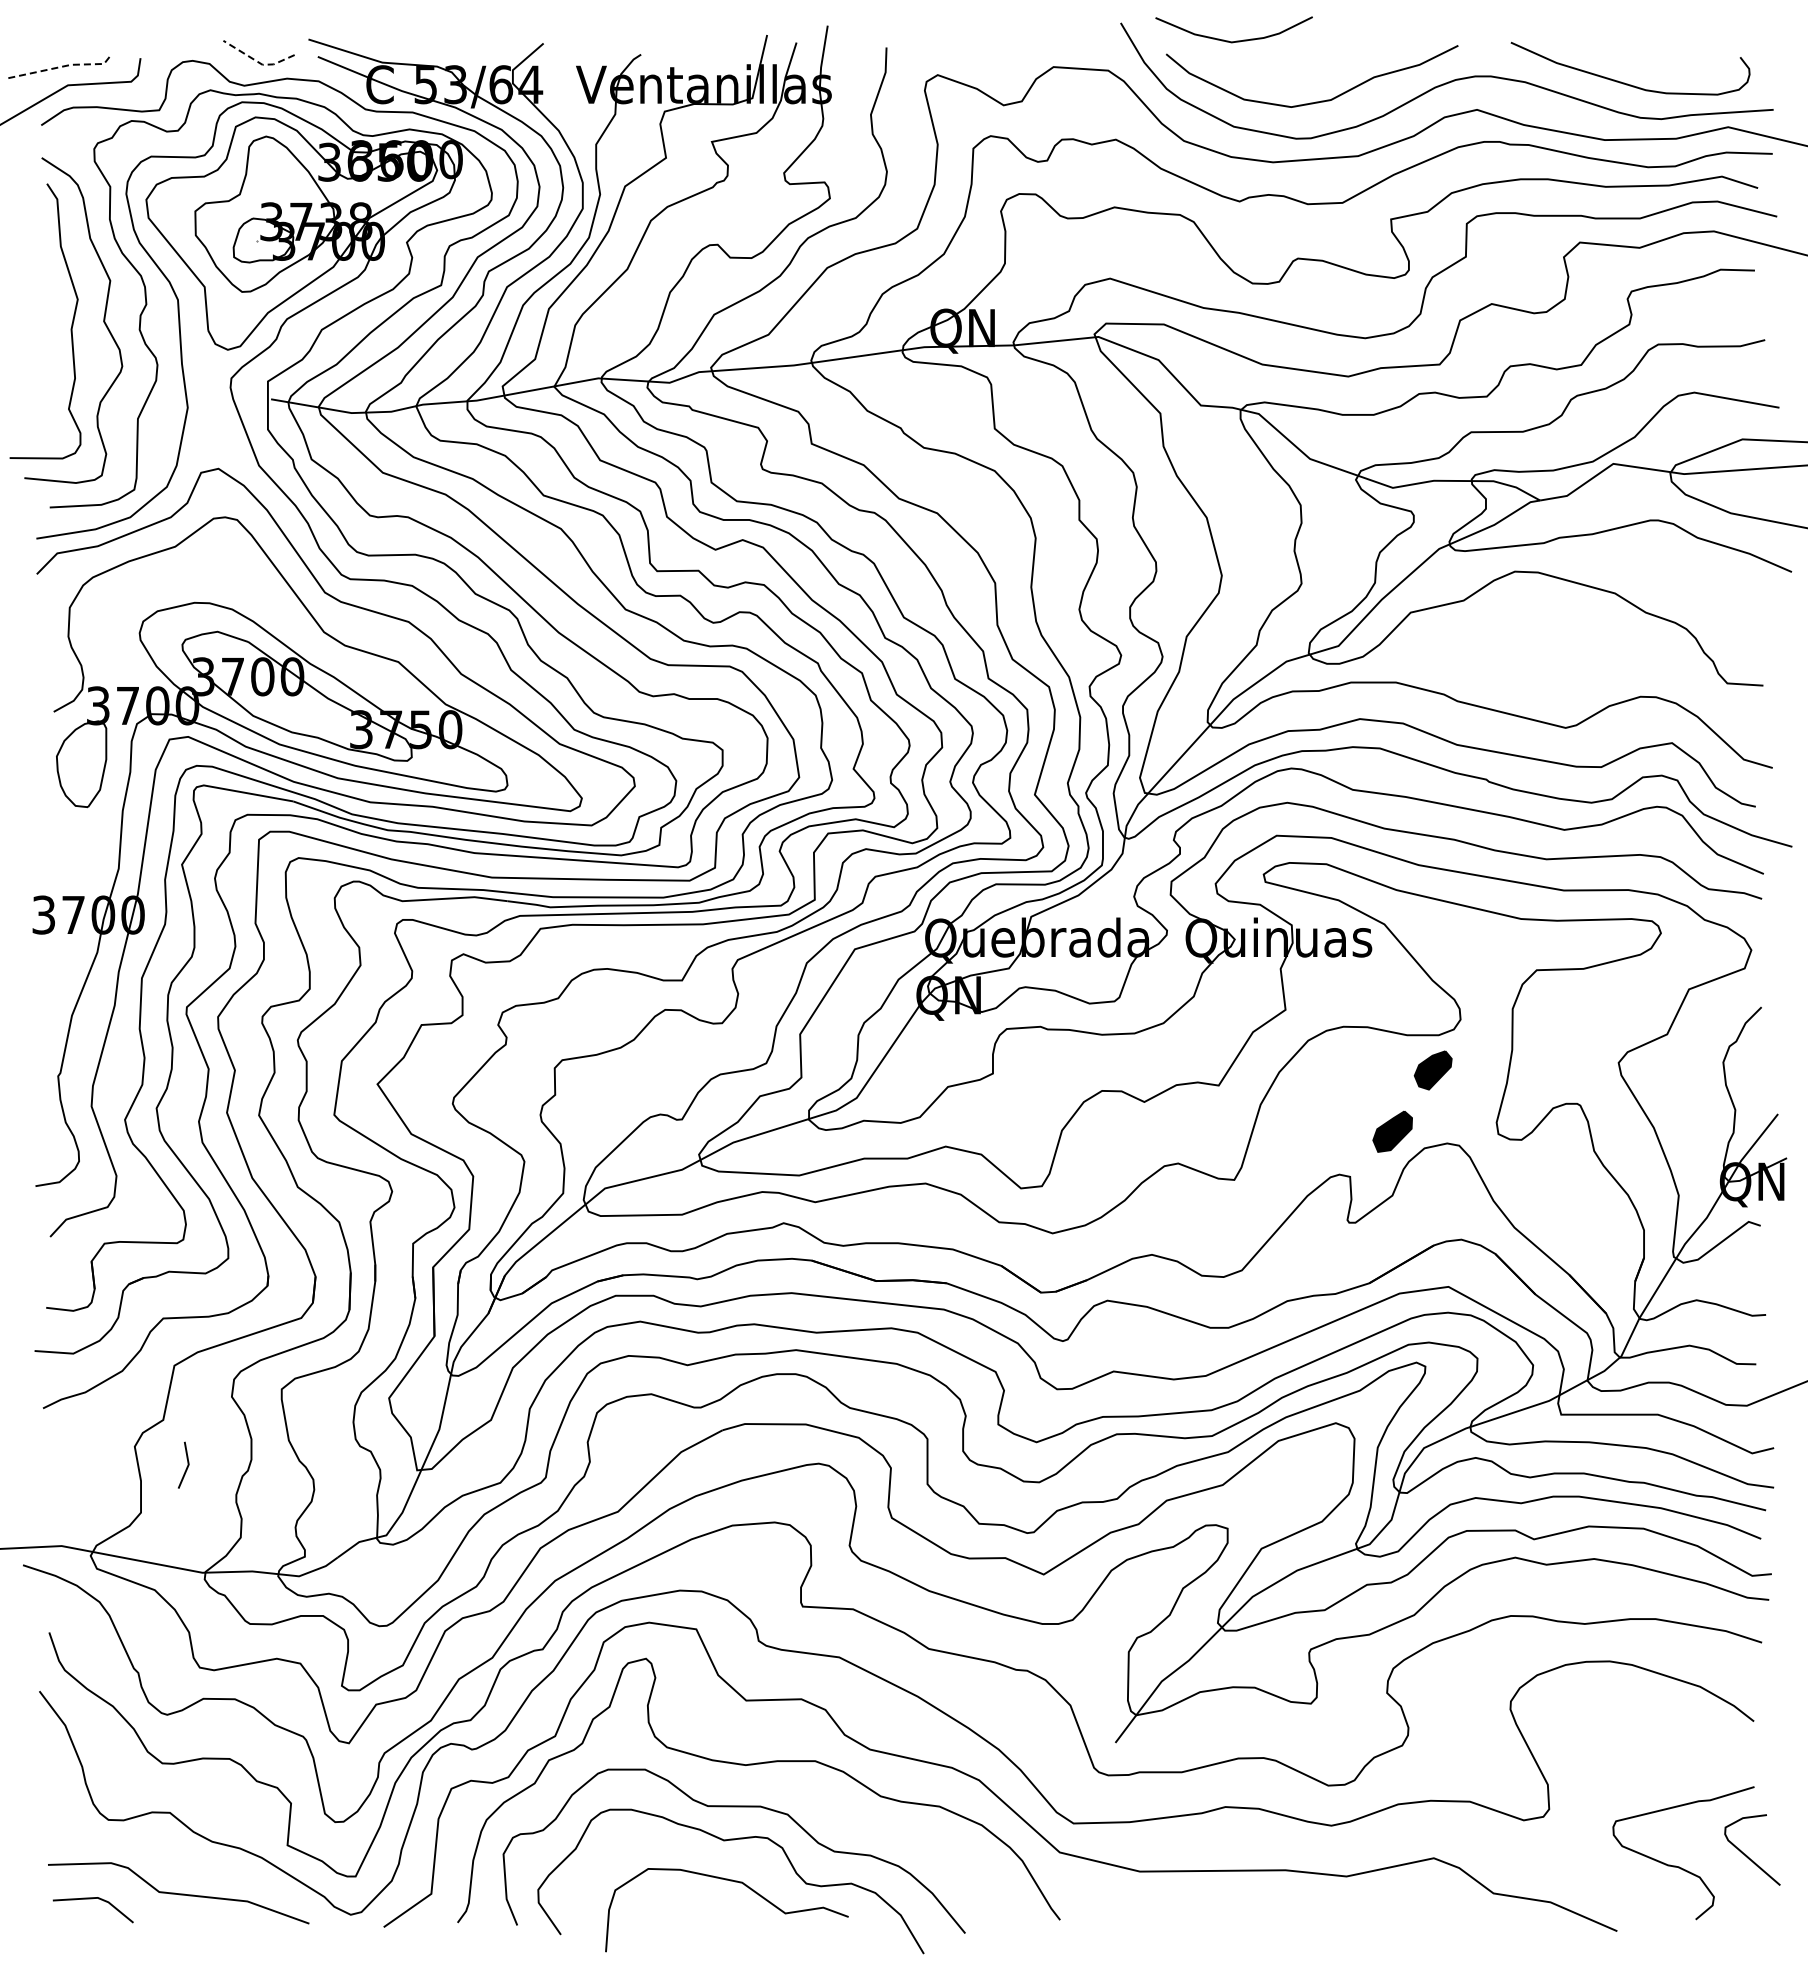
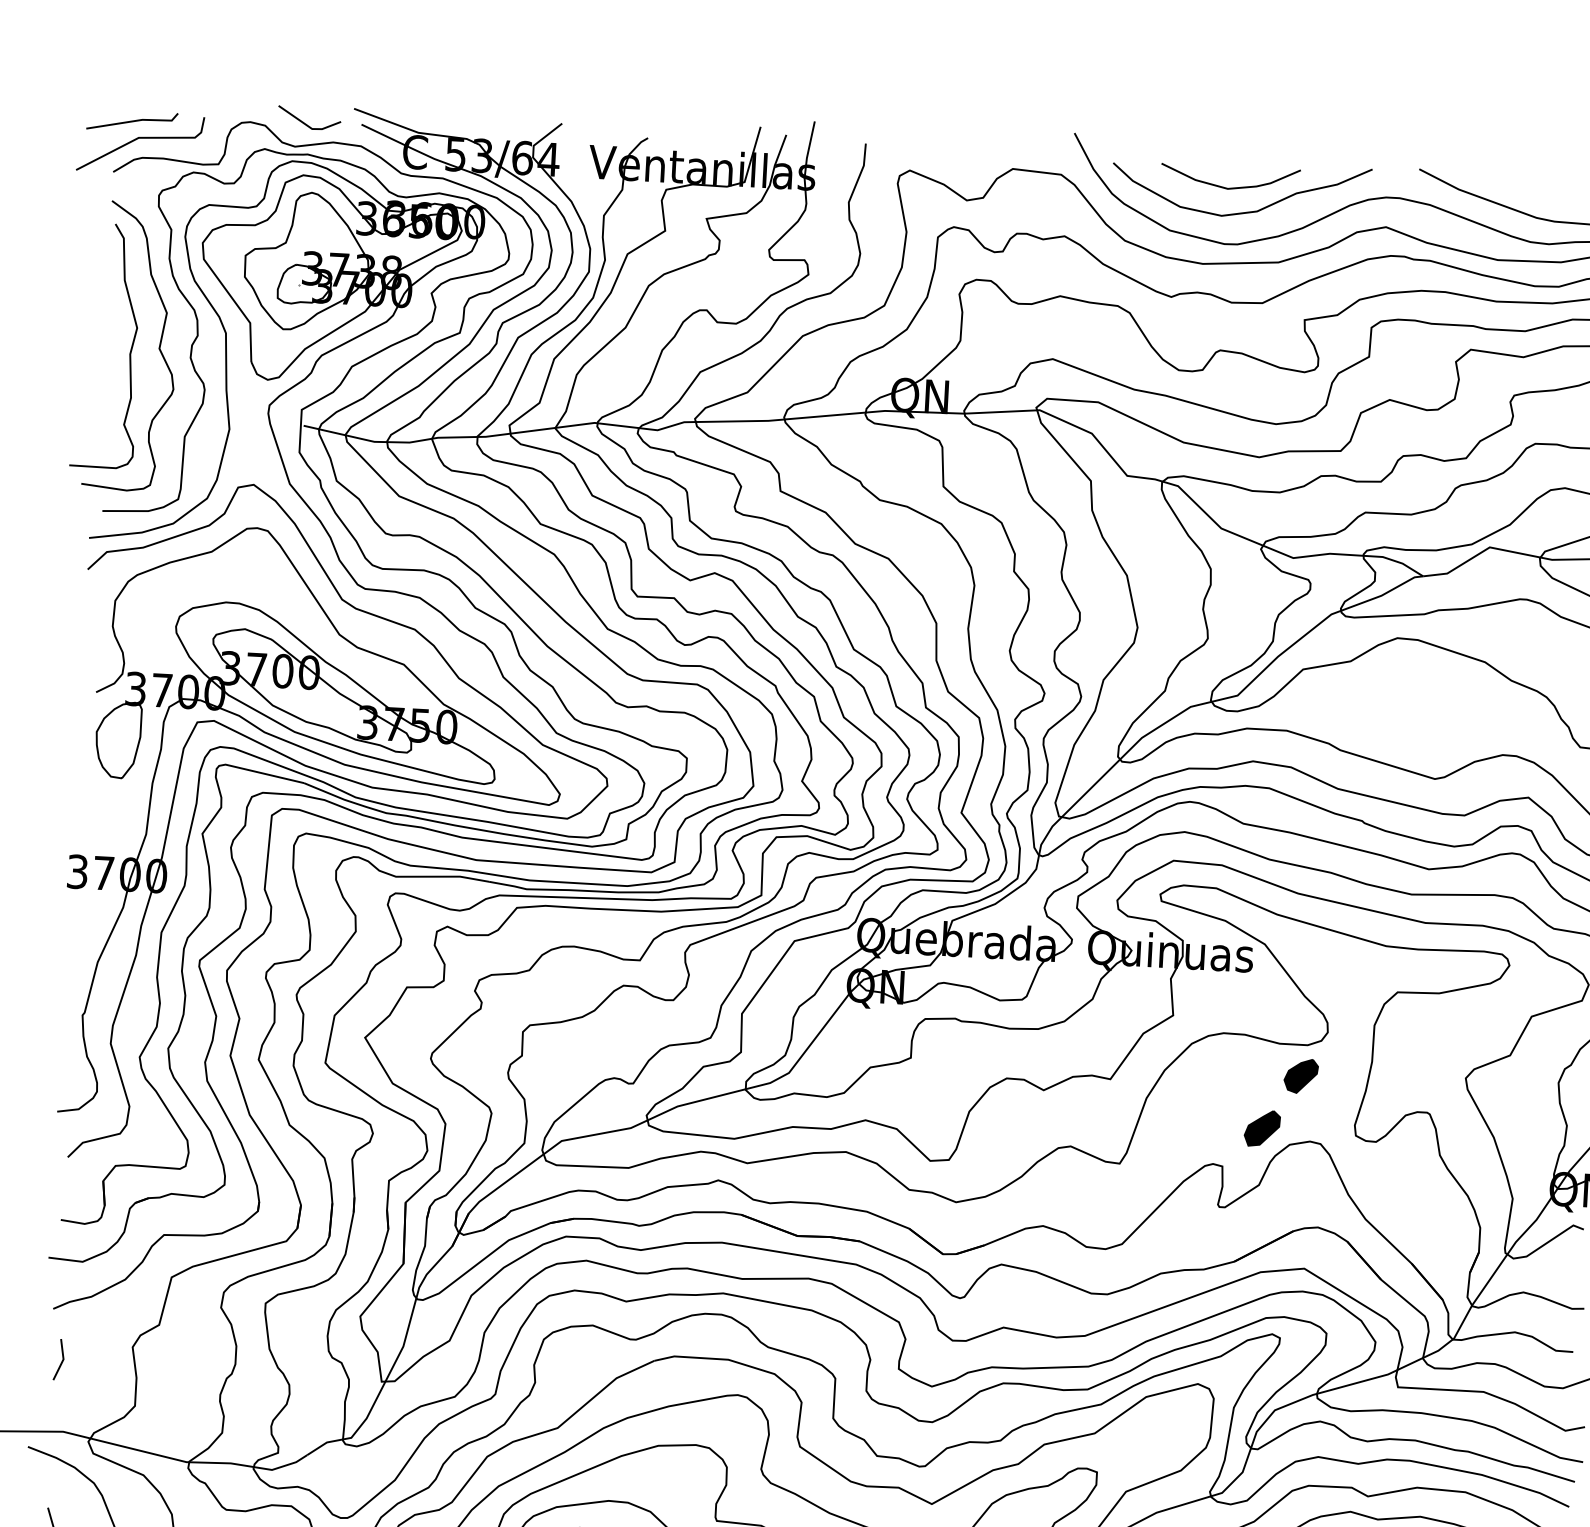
curve: (1236, 40) -> (1232, 187), moved
line: (258, 62) -> (308, 126), dashed -> solid
line: (62, 66) -> (134, 120), dashed -> solid
line: (186, 1466) -> (61, 1360), moved

